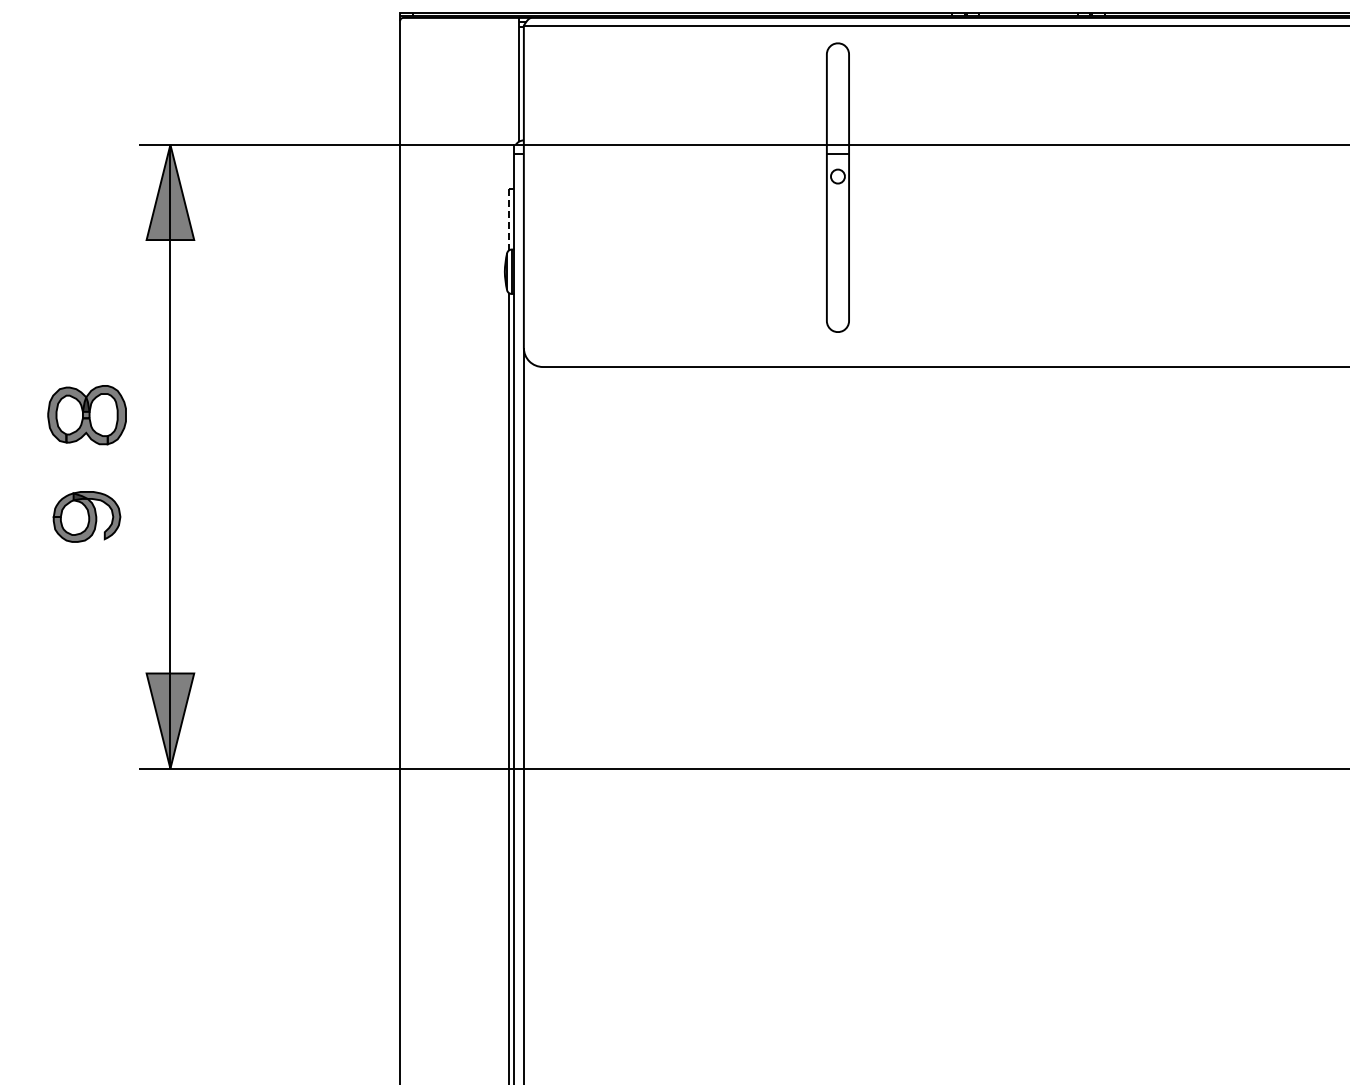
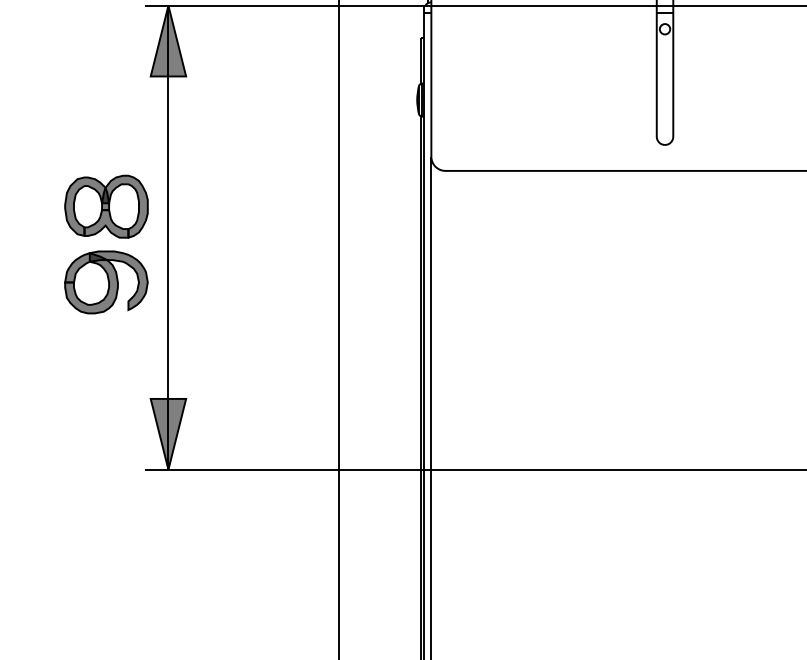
line: (509, 219) -> (420, 61), dashed -> solid
part: (86, 414) -> (106, 206), size x1.43
part: (86, 516) -> (106, 282), size x1.67

